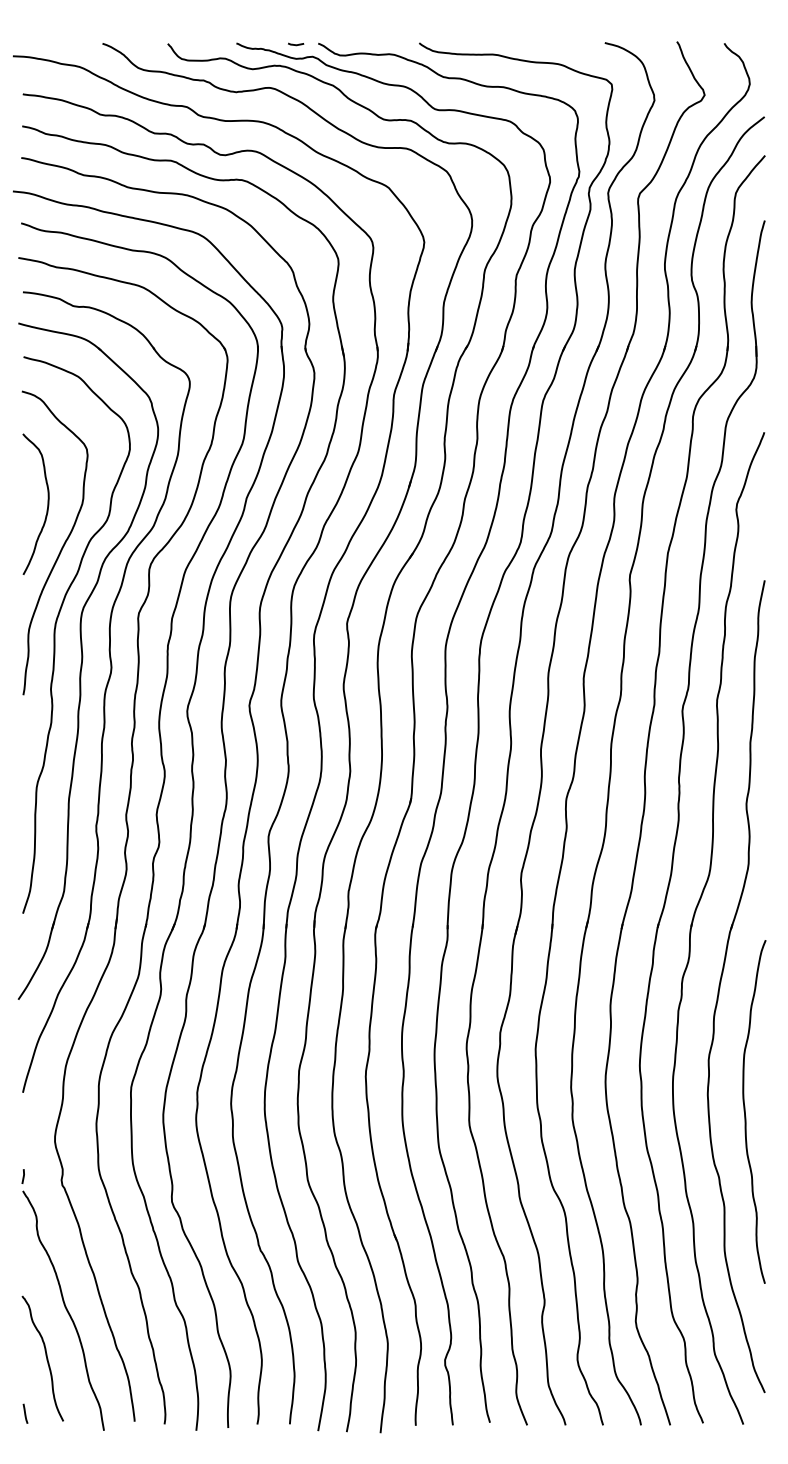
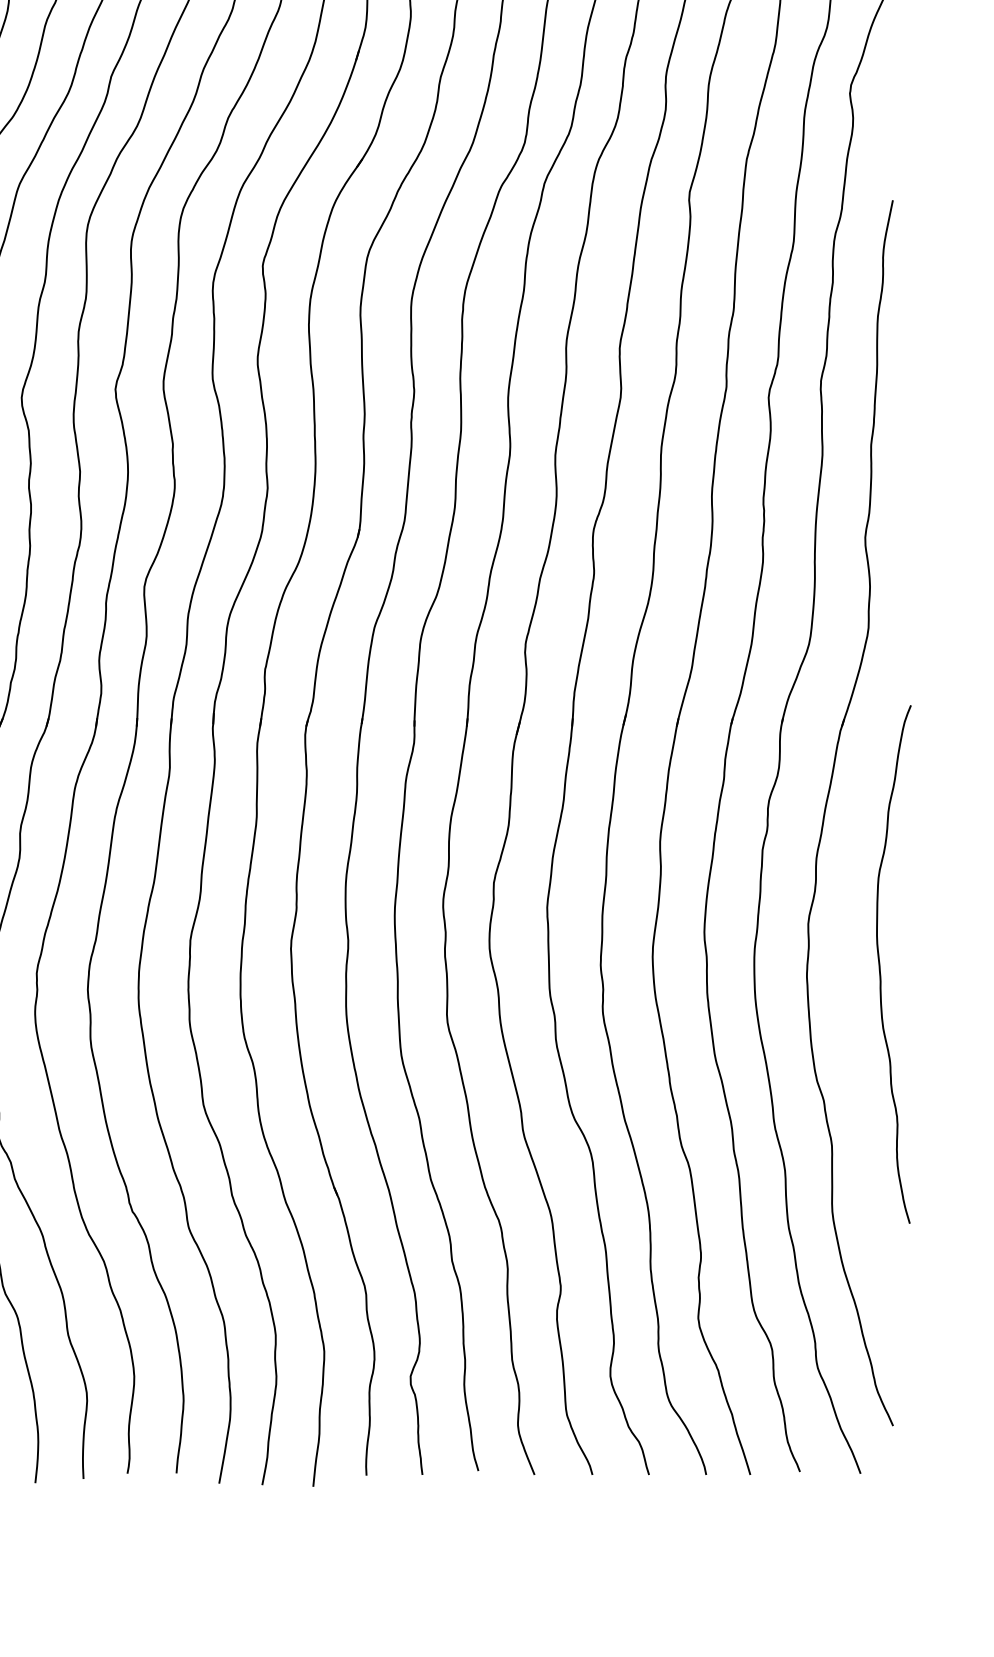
curve: (745, 1111) -> (880, 963), moved

